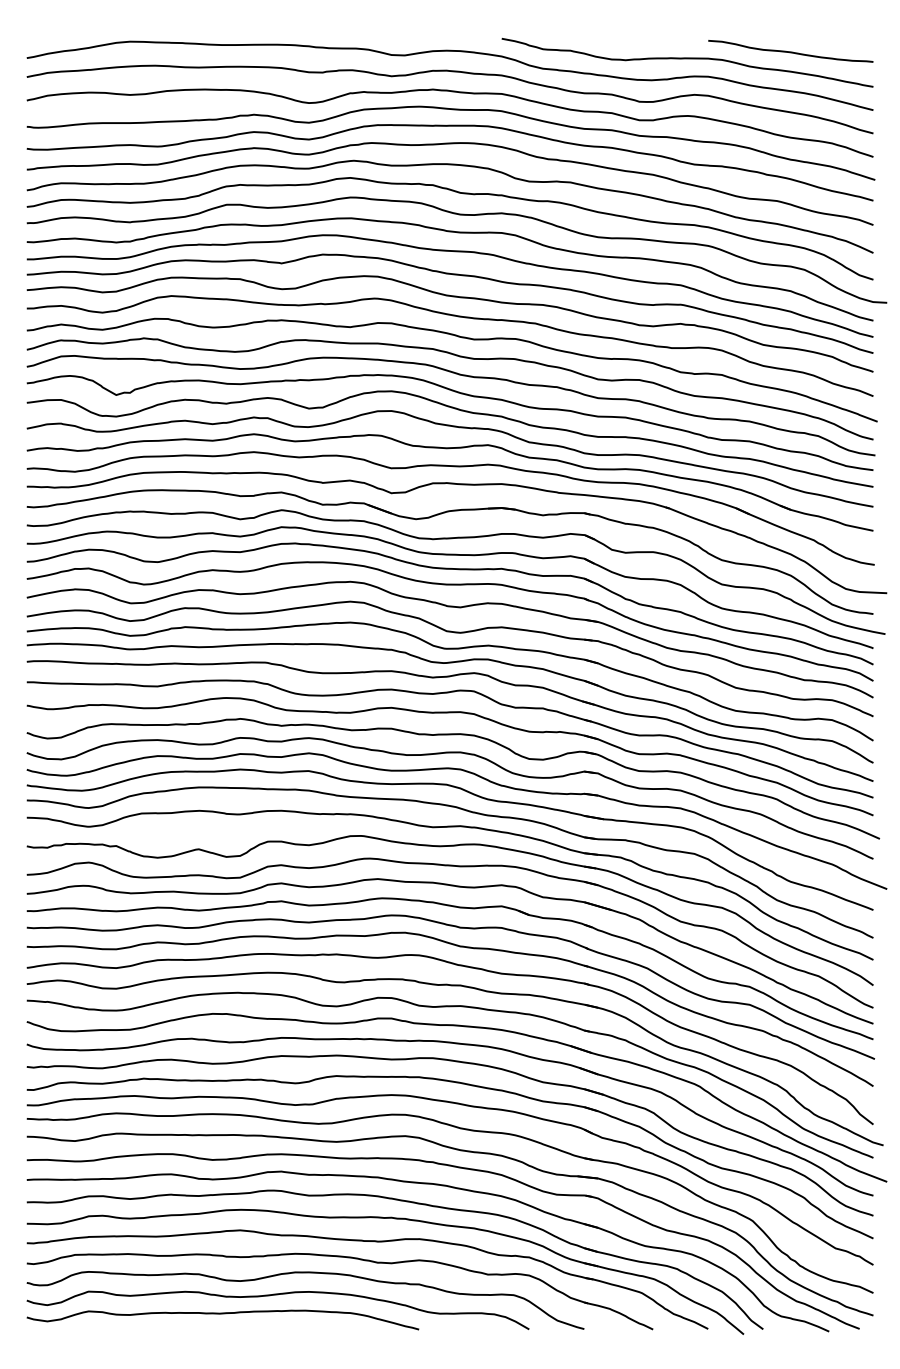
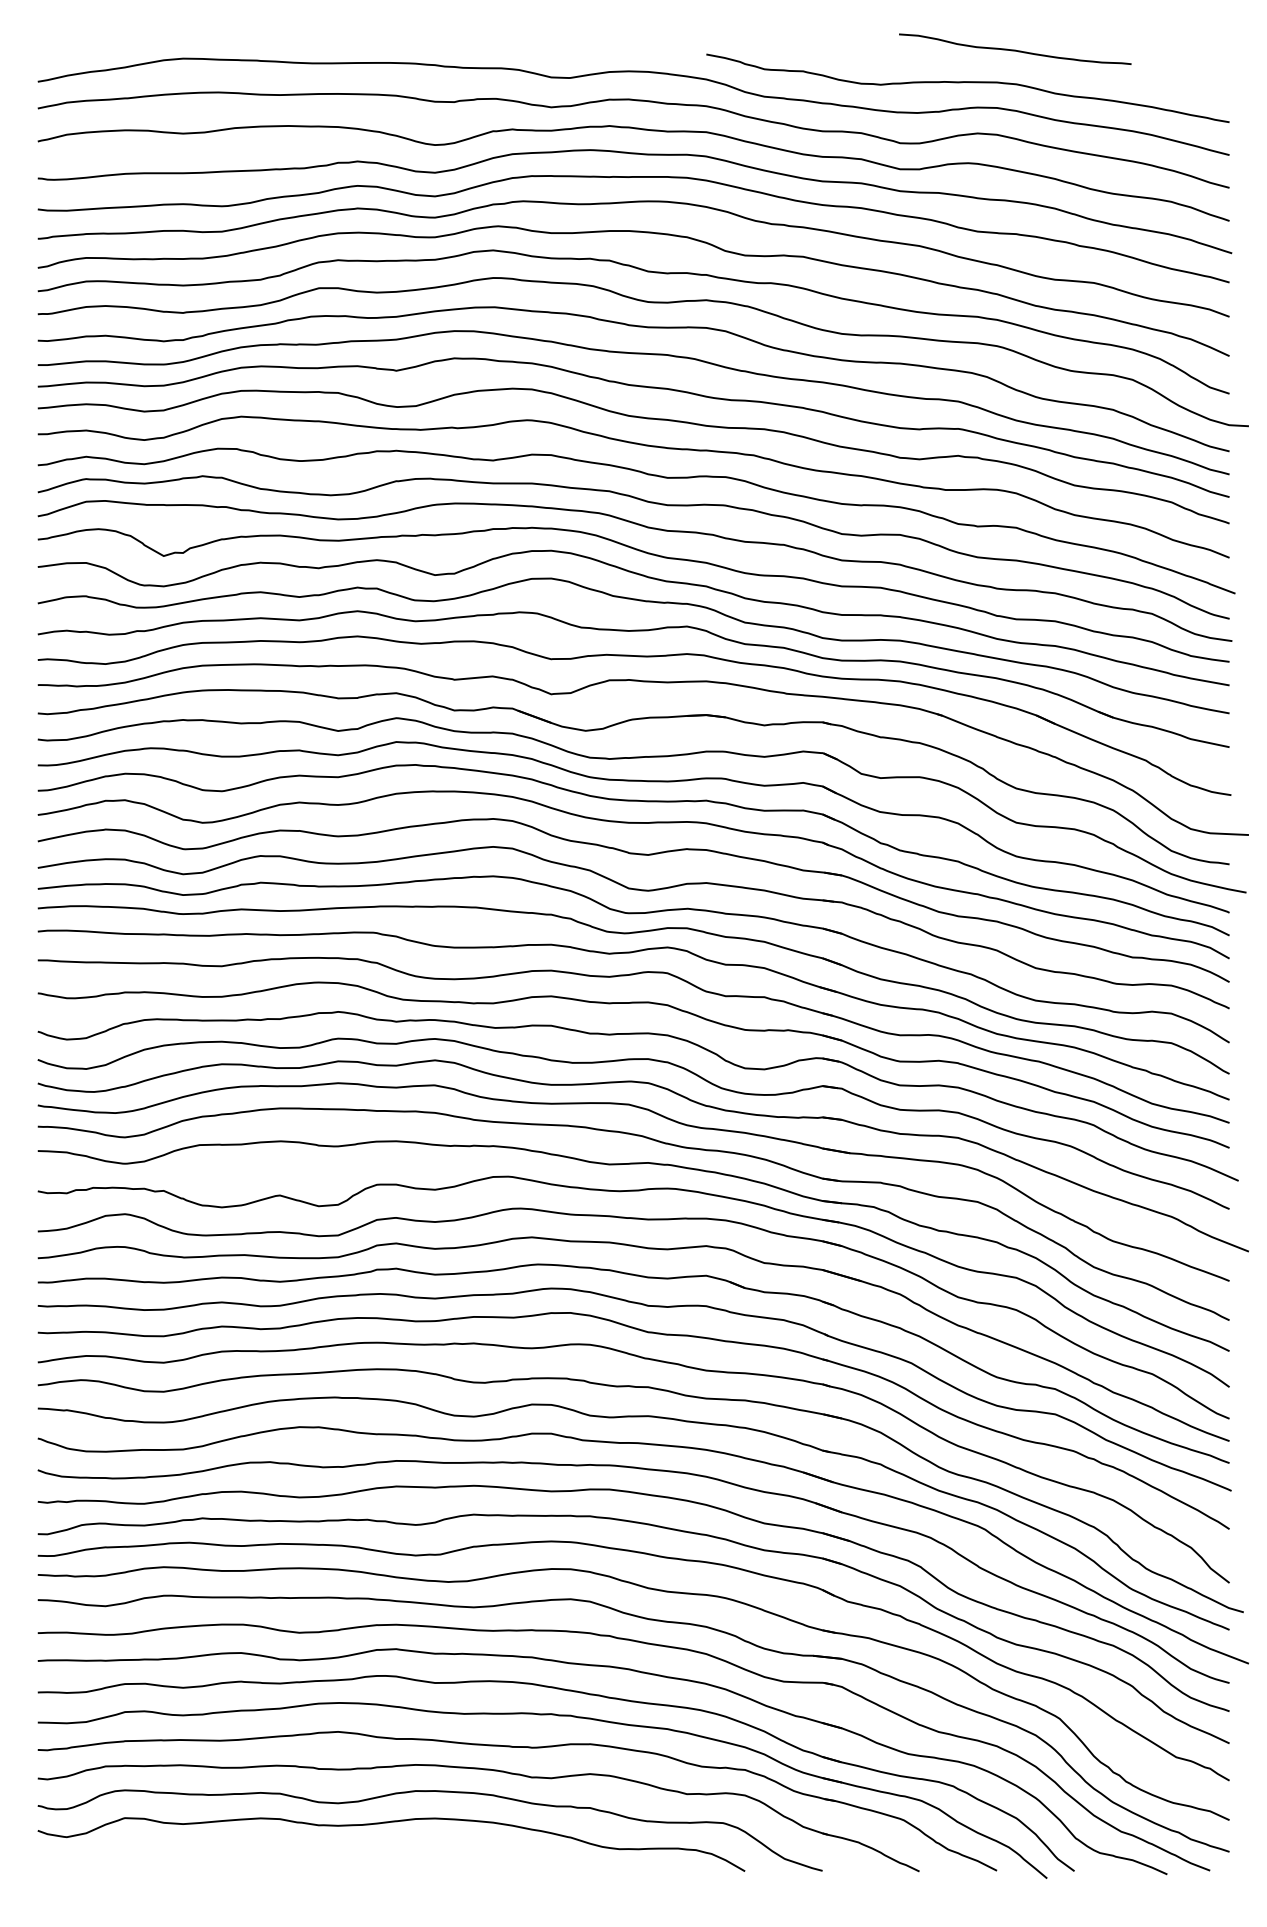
curve: (790, 51) -> (1015, 49), moved
curve: (219, 1314) -> (309, 1850), removed

